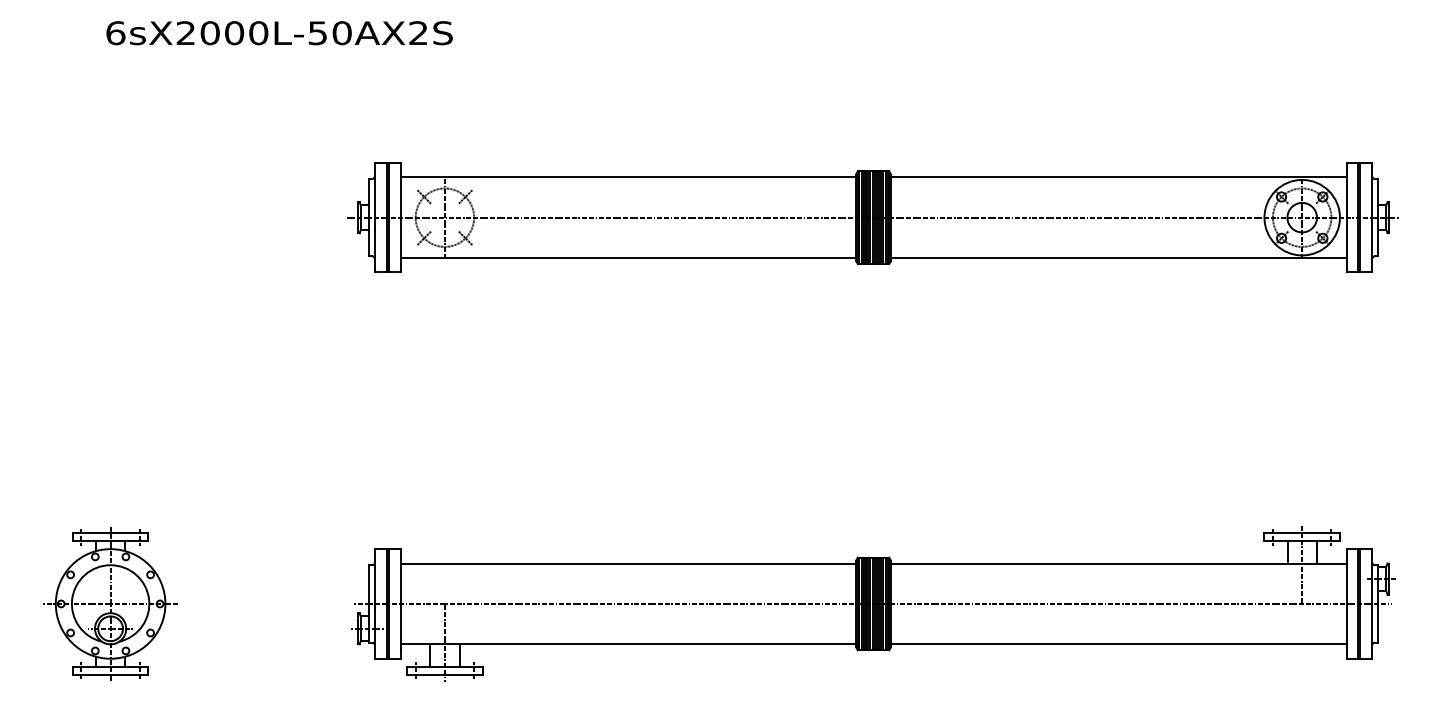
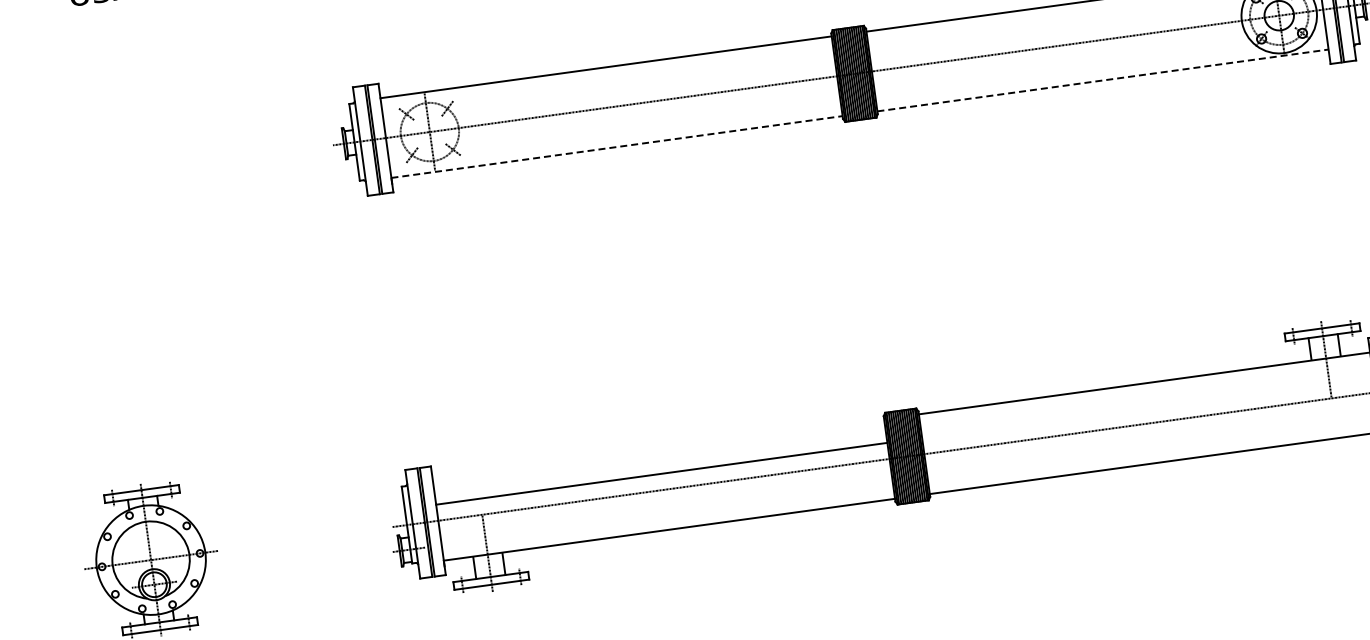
line: (628, 257) -> (617, 146), solid -> dashed
line: (1118, 257) -> (1102, 80), solid -> dashed
line: (628, 563) -> (661, 473), moved

